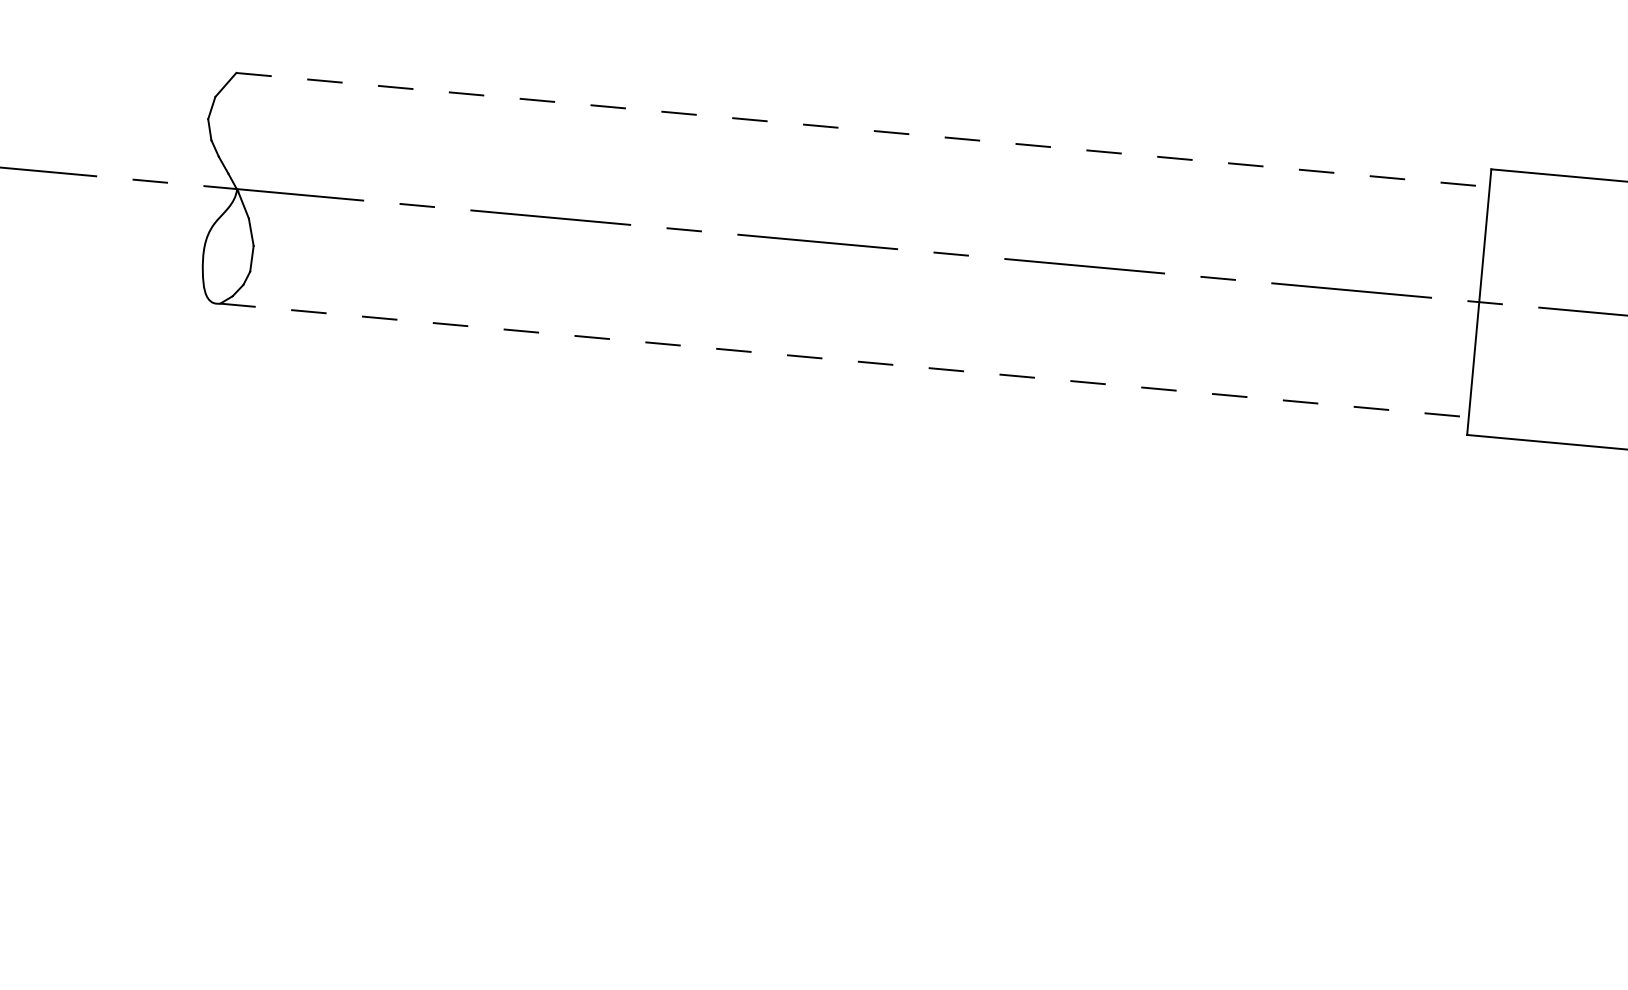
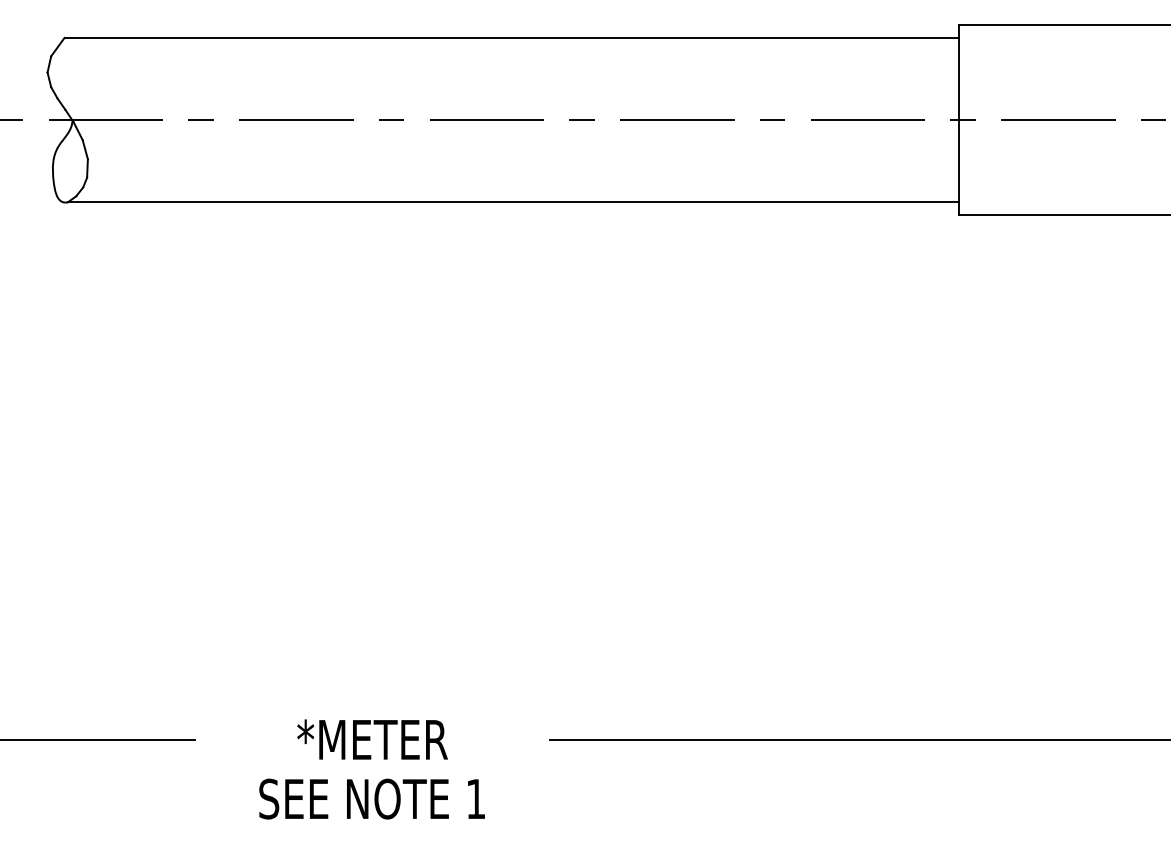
line: (864, 130) -> (512, 38), dashed -> solid
line: (844, 360) -> (513, 202), dashed -> solid

